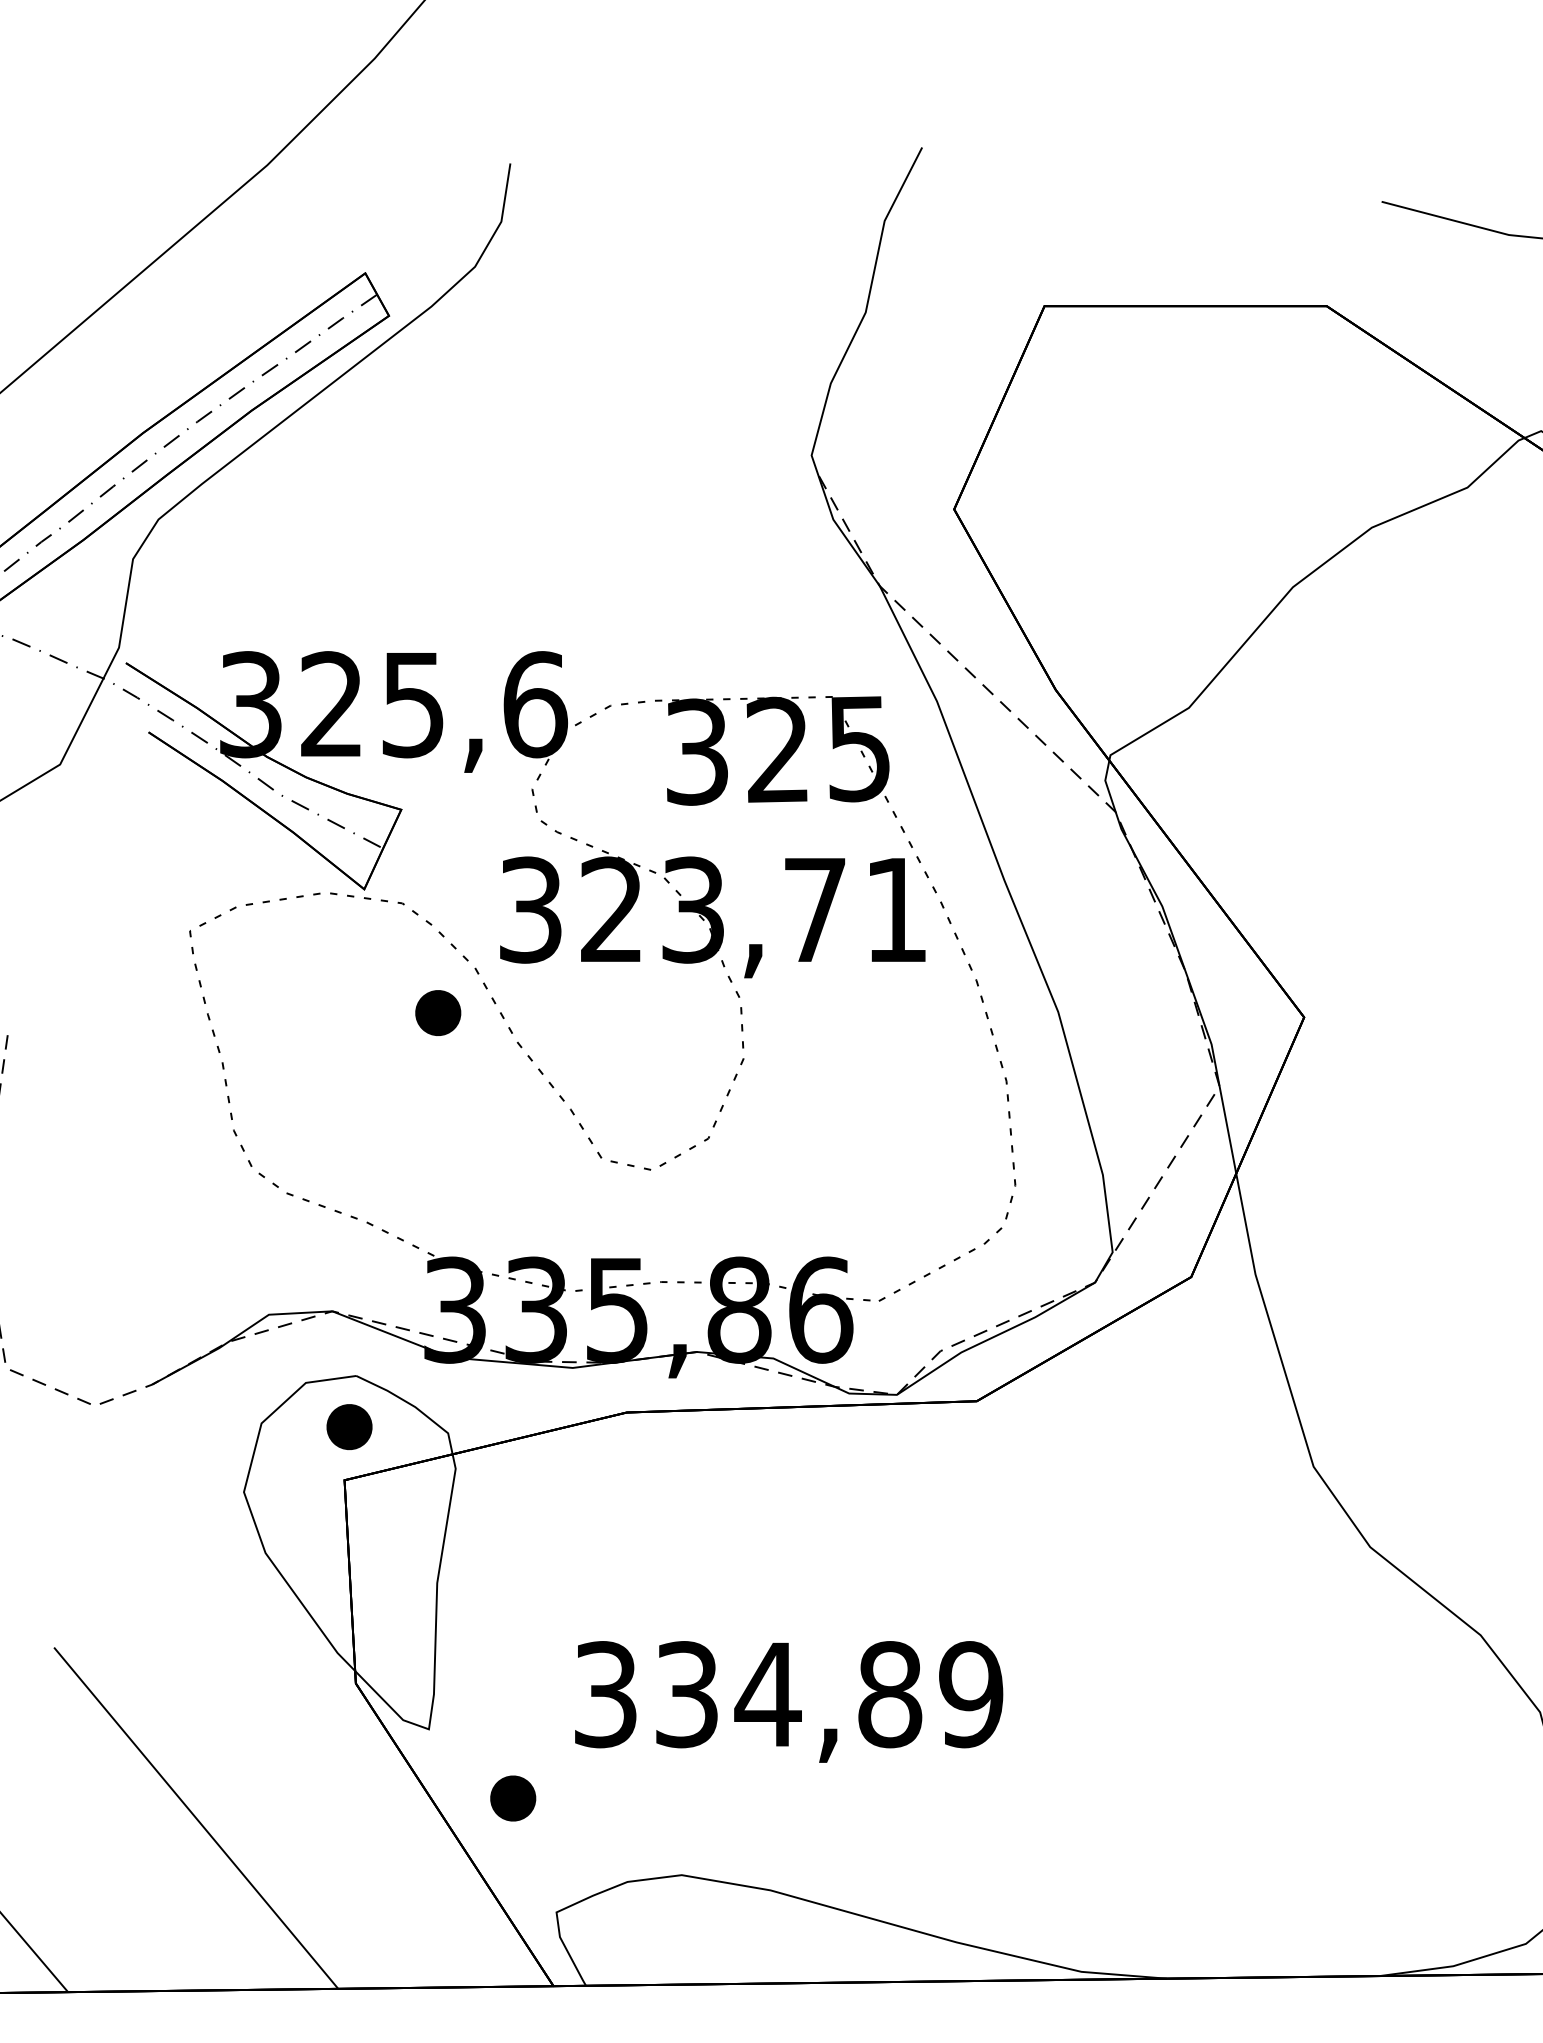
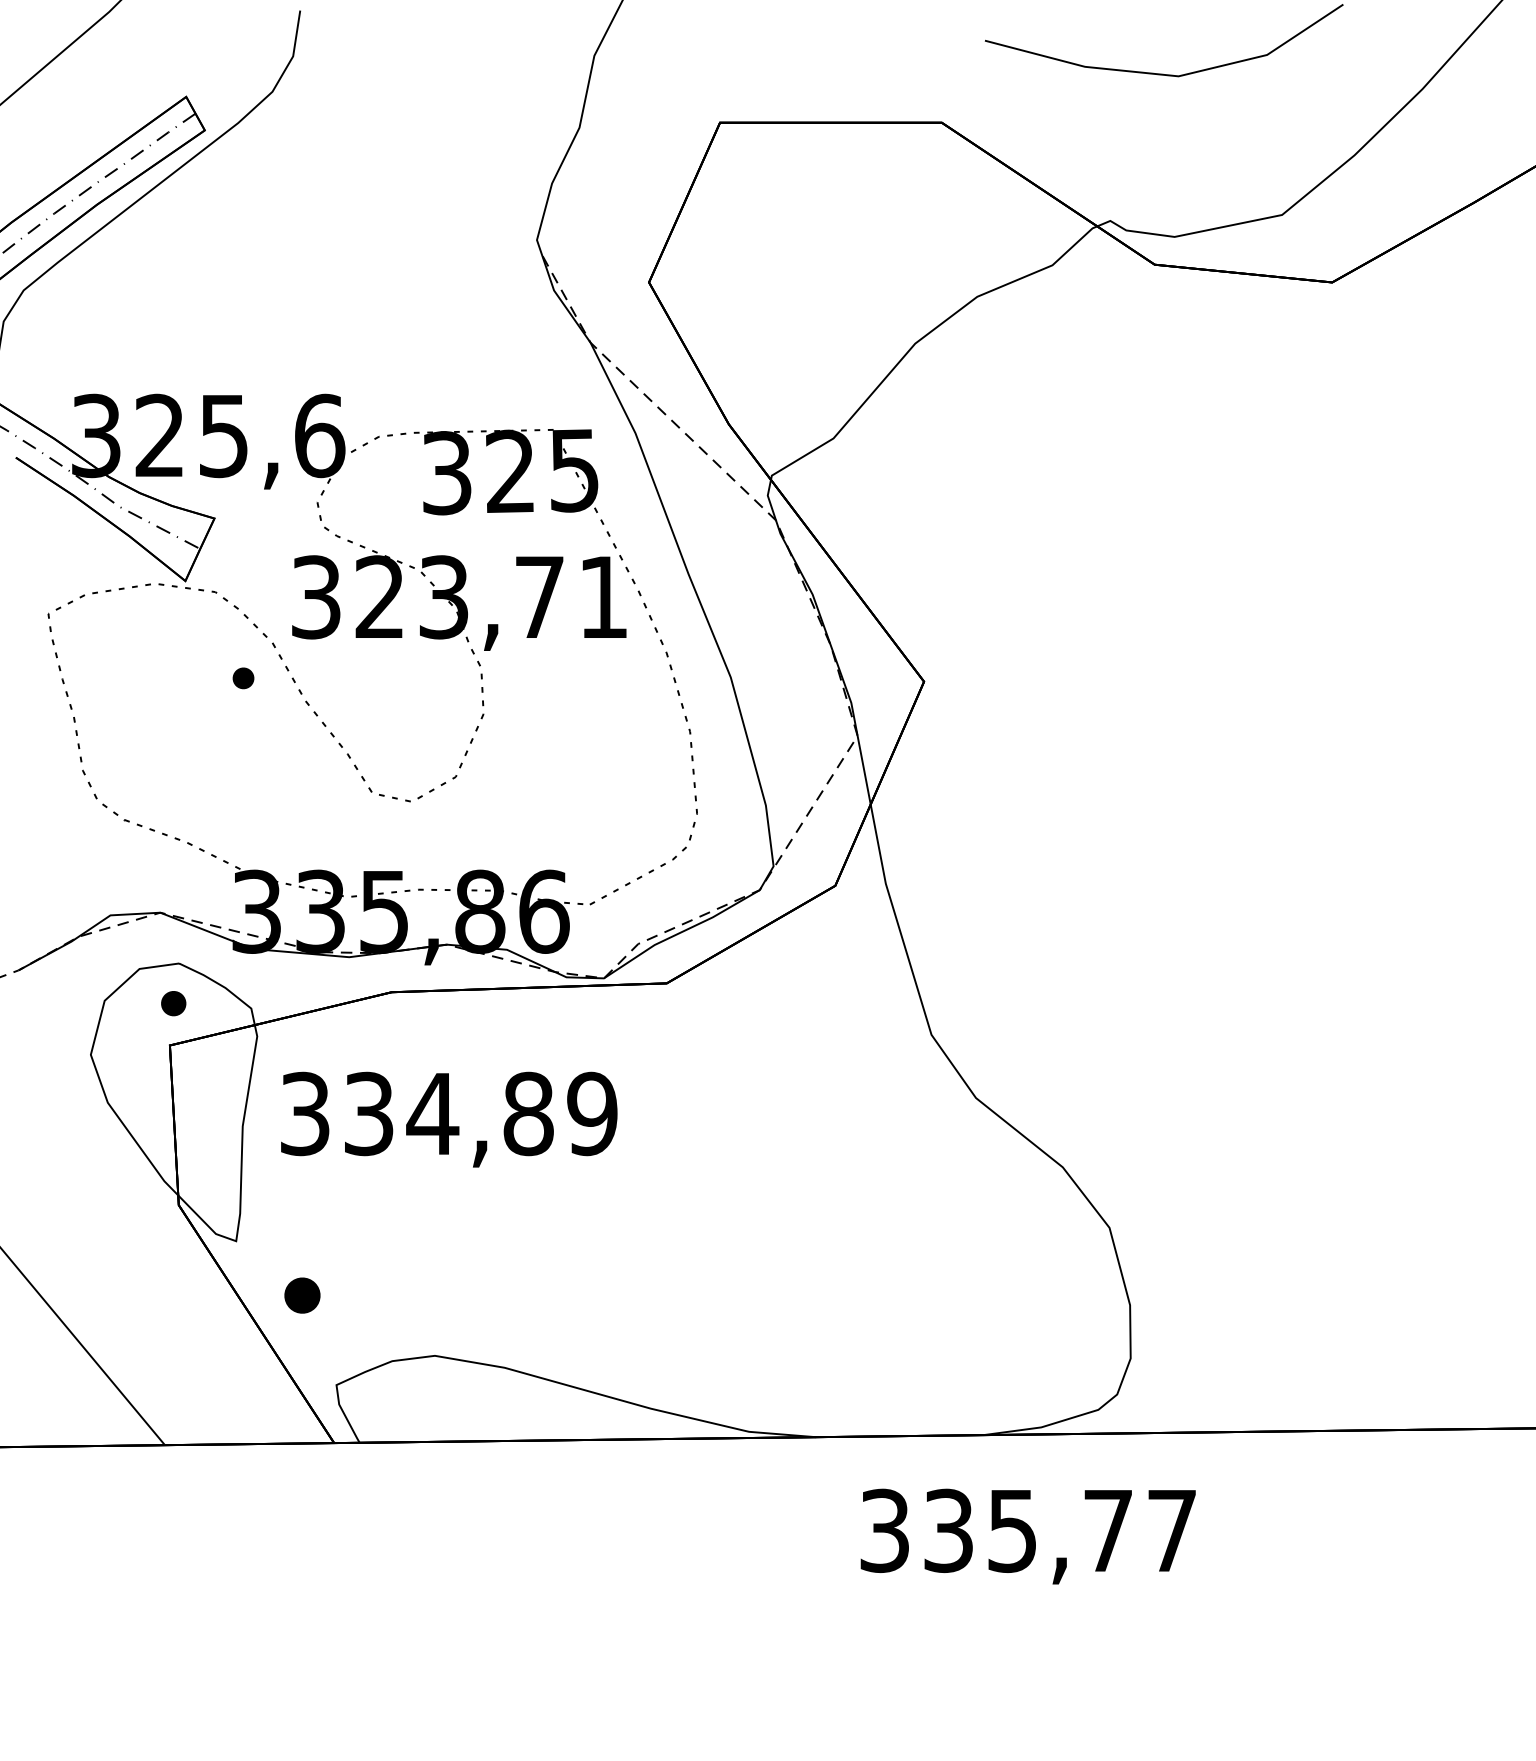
part: (438, 1013) -> (243, 678), size x0.6
part: (349, 1426) -> (173, 1003), size x0.7
text: (789, 1701) -> (449, 1119), moved

